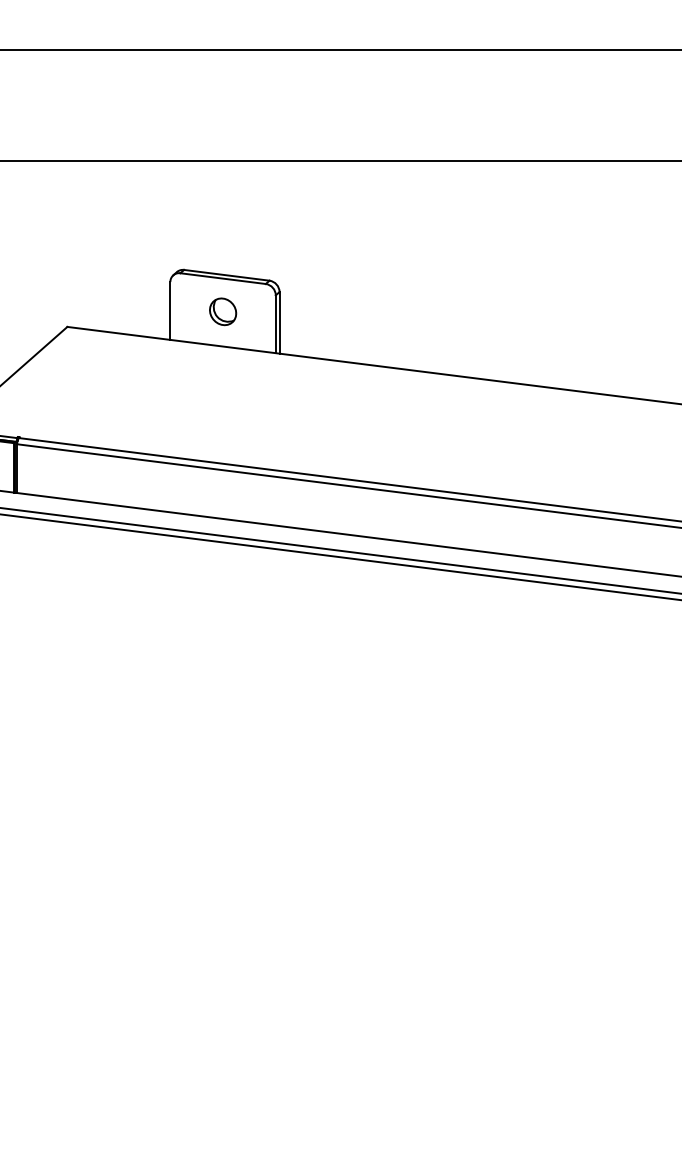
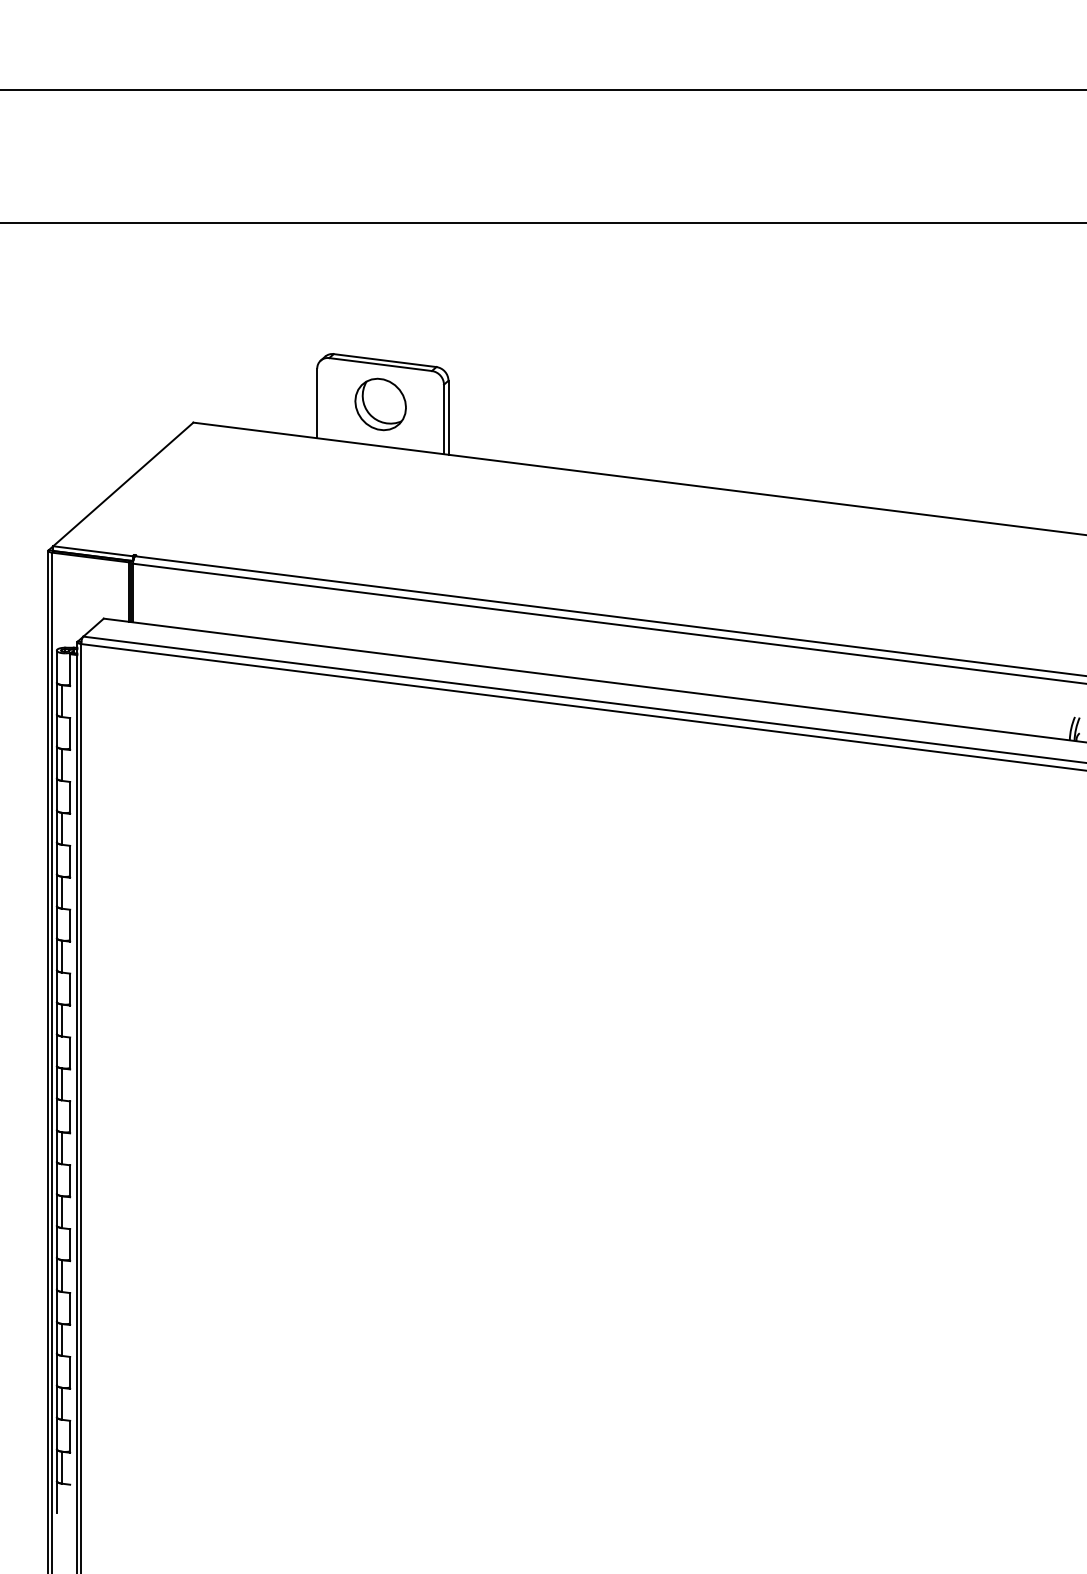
part: (222, 311) -> (380, 404), size x1.6

